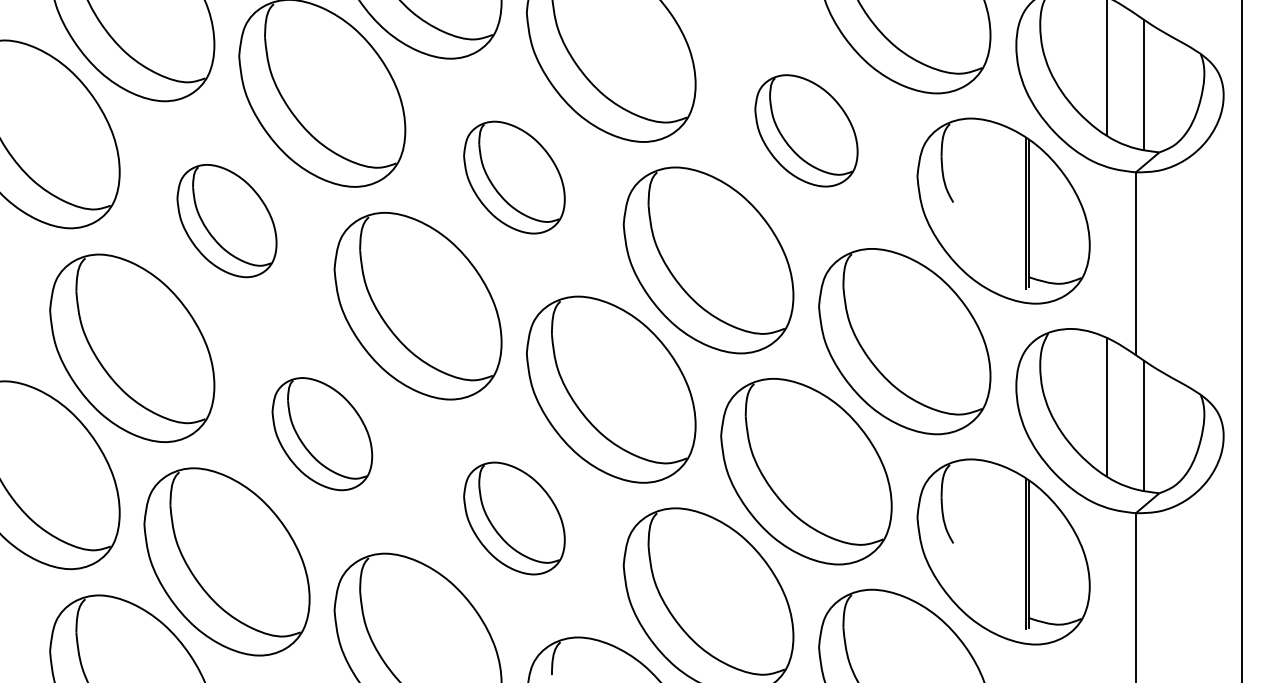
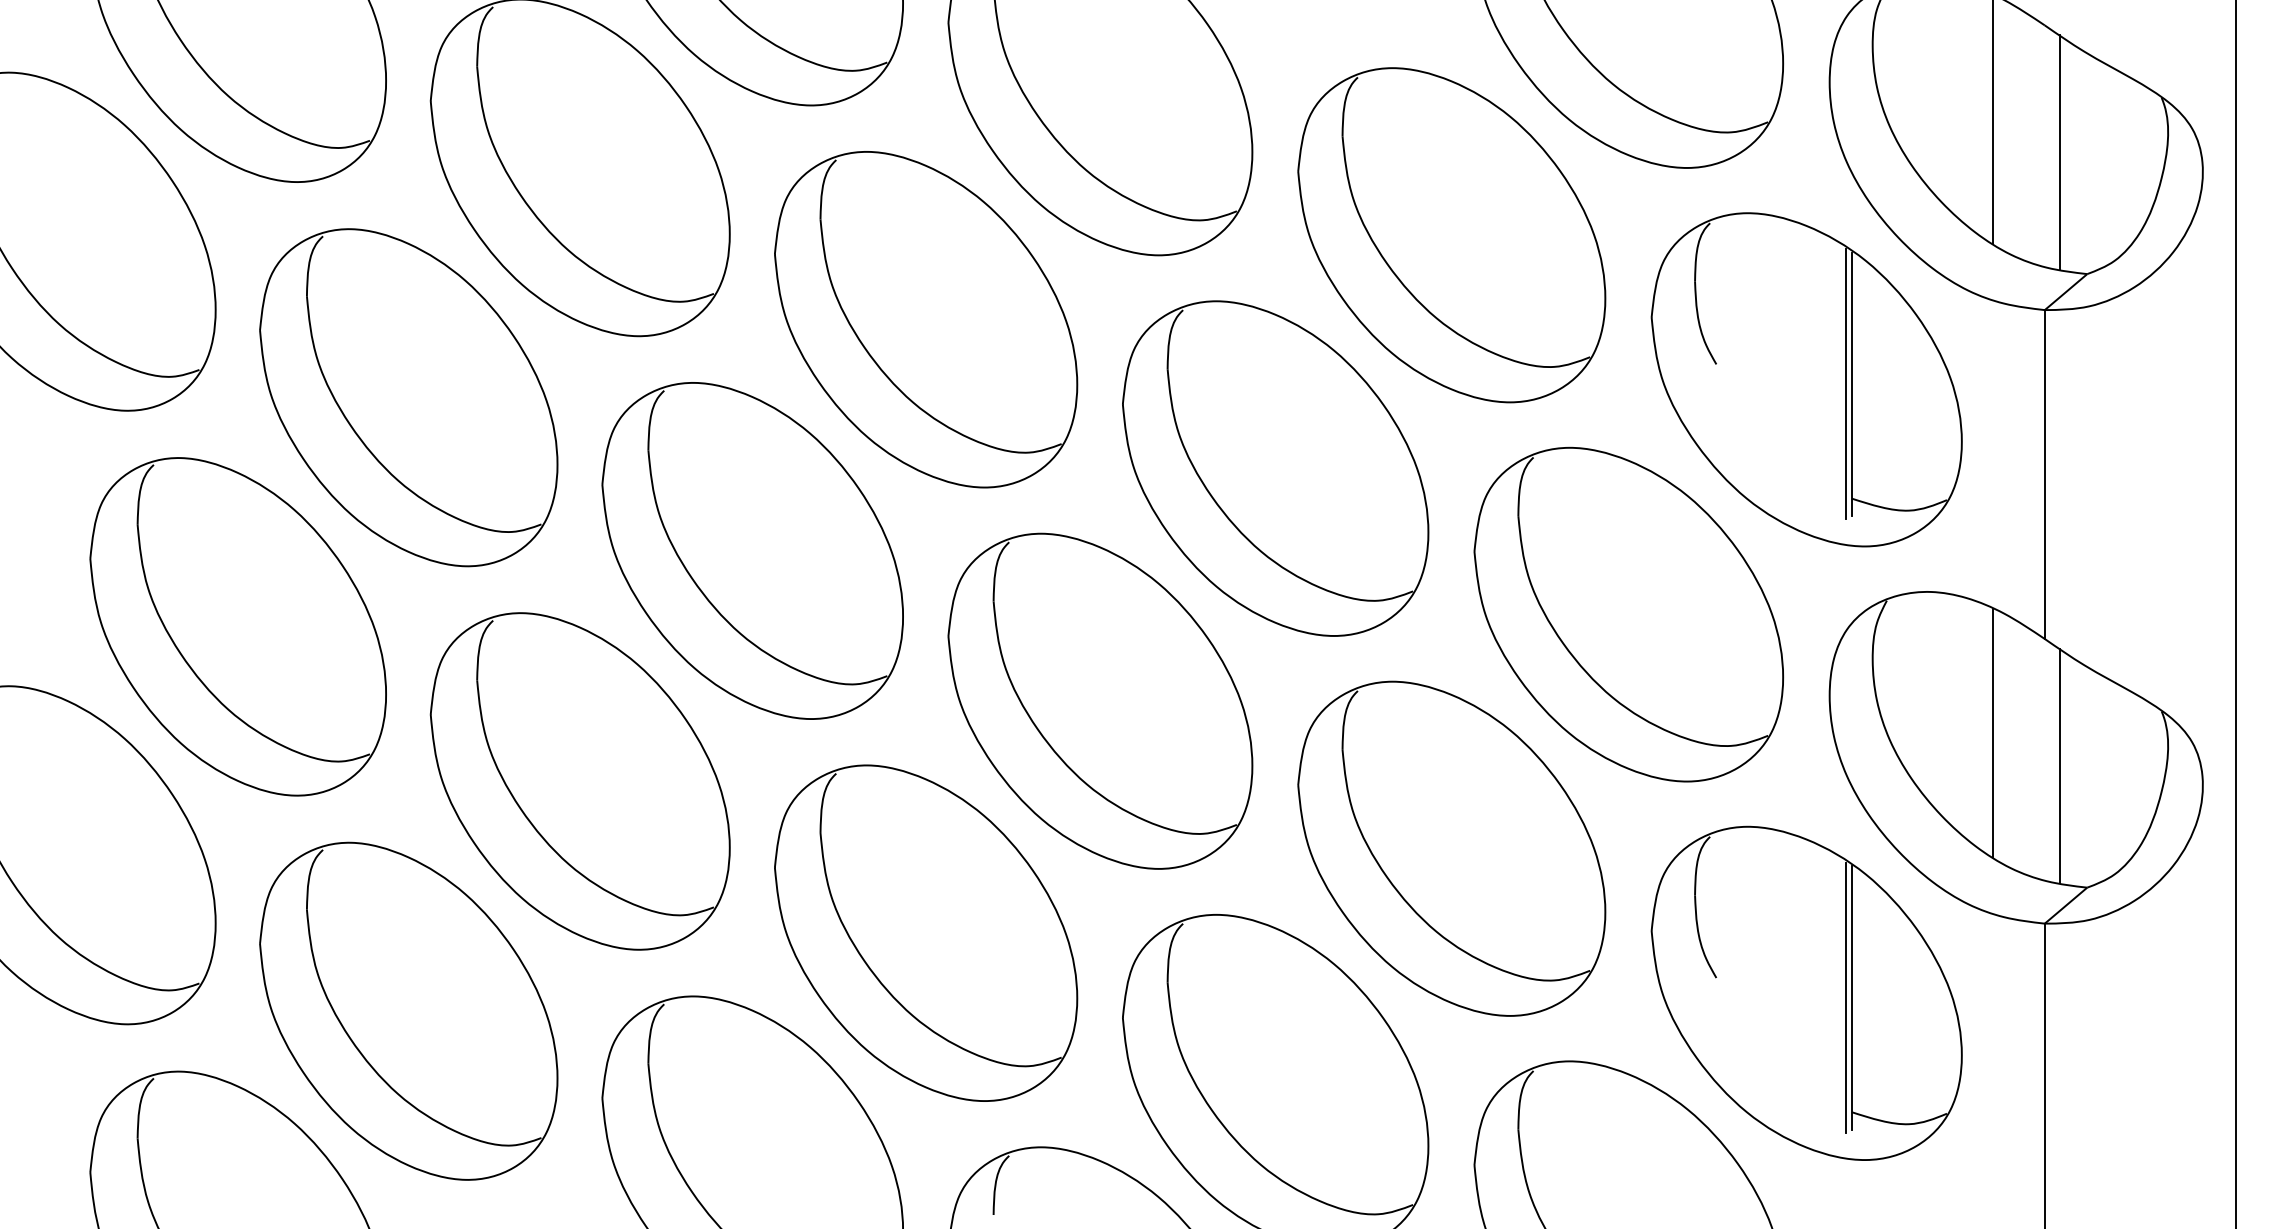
part: (806, 130) -> (1451, 234), size x1.67
part: (514, 177) -> (926, 319), size x1.67
part: (226, 220) -> (407, 396), size x1.67
part: (322, 433) -> (580, 780), size x1.67
part: (514, 518) -> (926, 933), size x1.67

